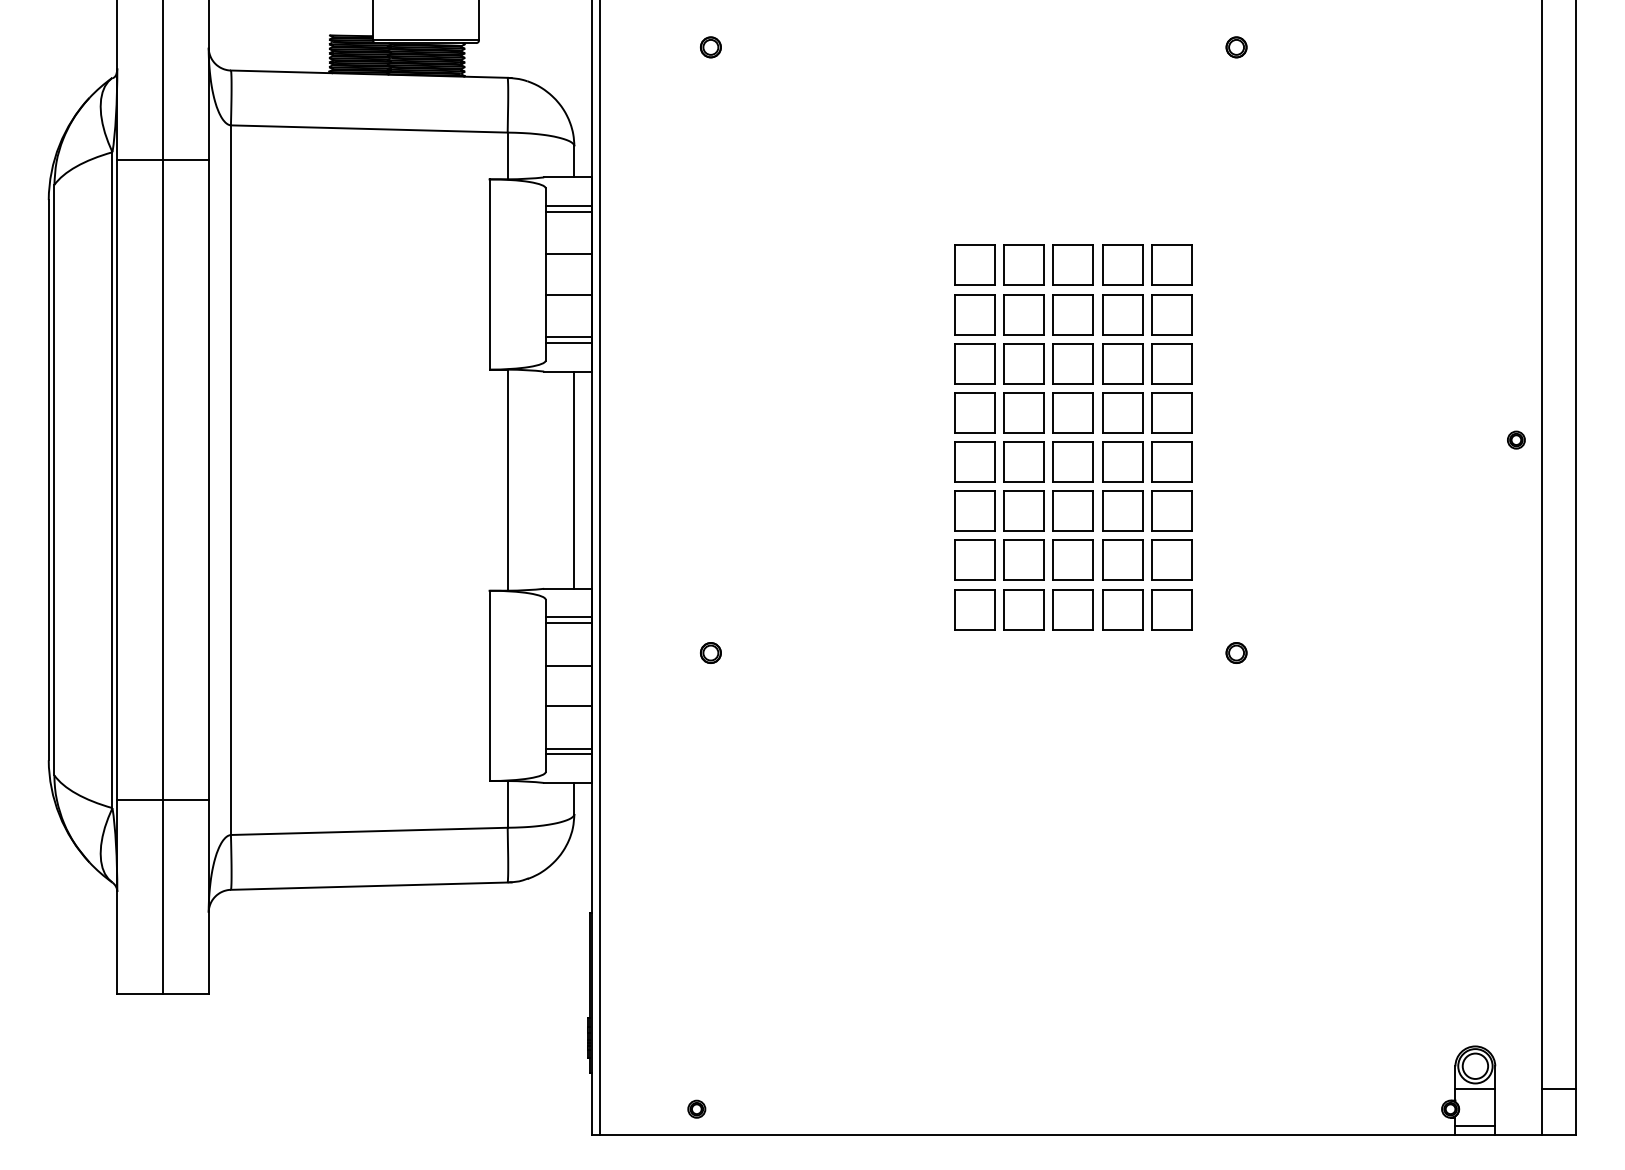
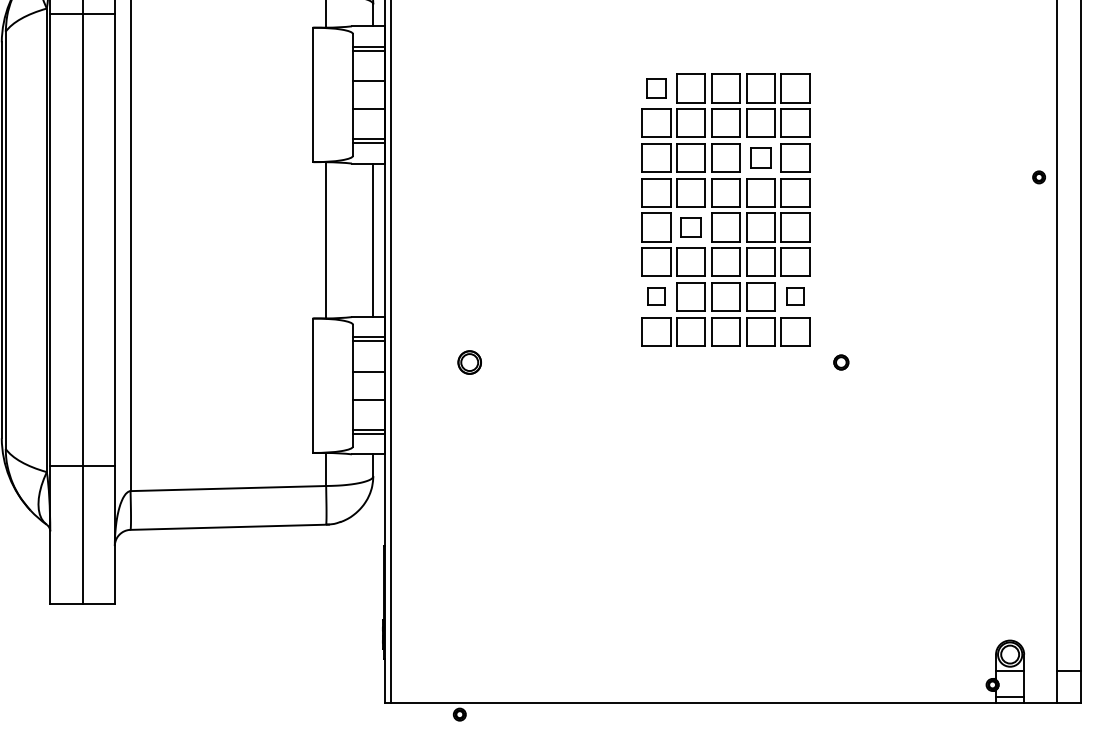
part: (974, 264) -> (656, 87), size x0.7
part: (1122, 363) -> (760, 157), size x0.7
part: (1516, 439) -> (1039, 176), moved
part: (1023, 461) -> (690, 227), size x0.7
part: (974, 559) -> (656, 296), size x0.6
part: (1171, 559) -> (795, 296), size x0.6
part: (710, 652) -> (469, 362), size x1.6
part: (696, 1108) -> (459, 714), moved

